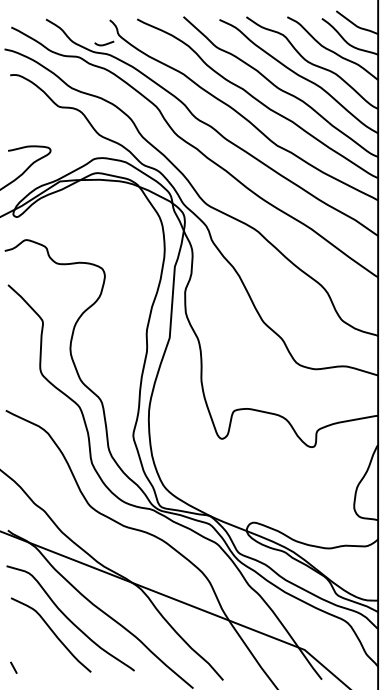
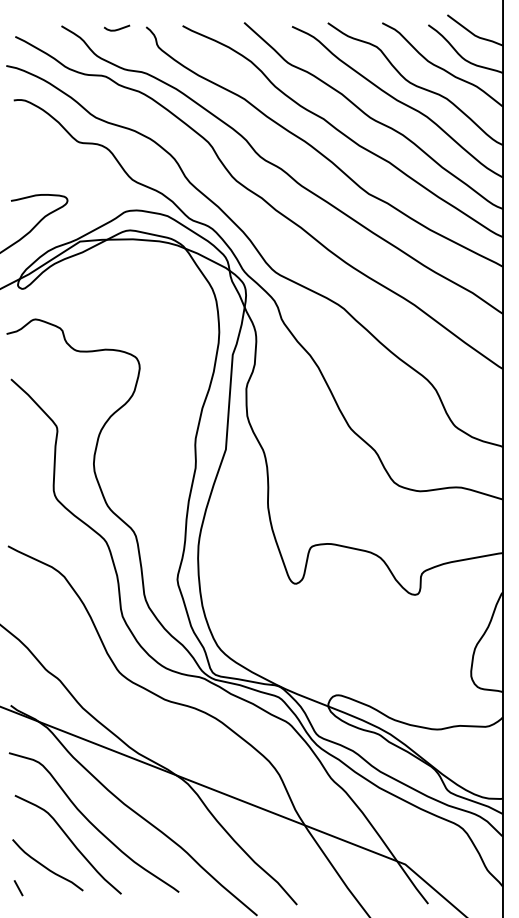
curve: (104, 43) -> (117, 28), moved
curve: (35, 652) -> (47, 867), added

